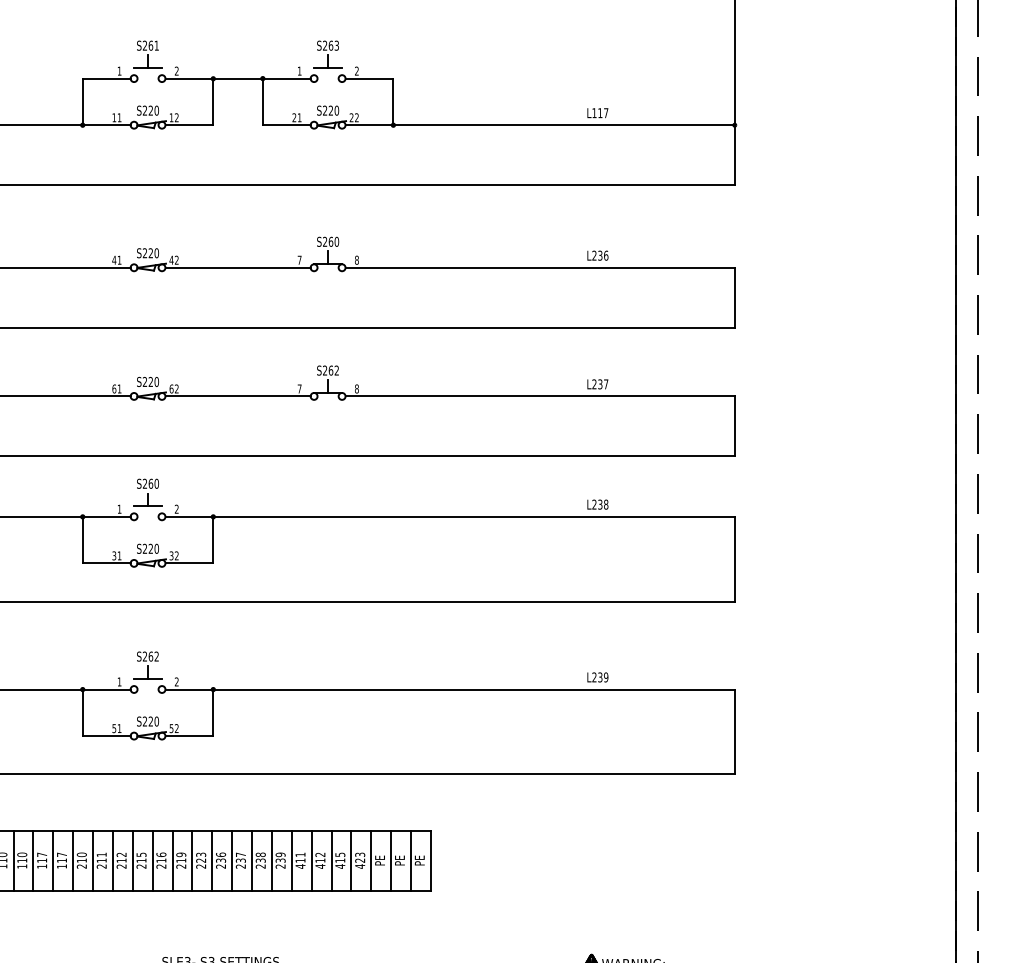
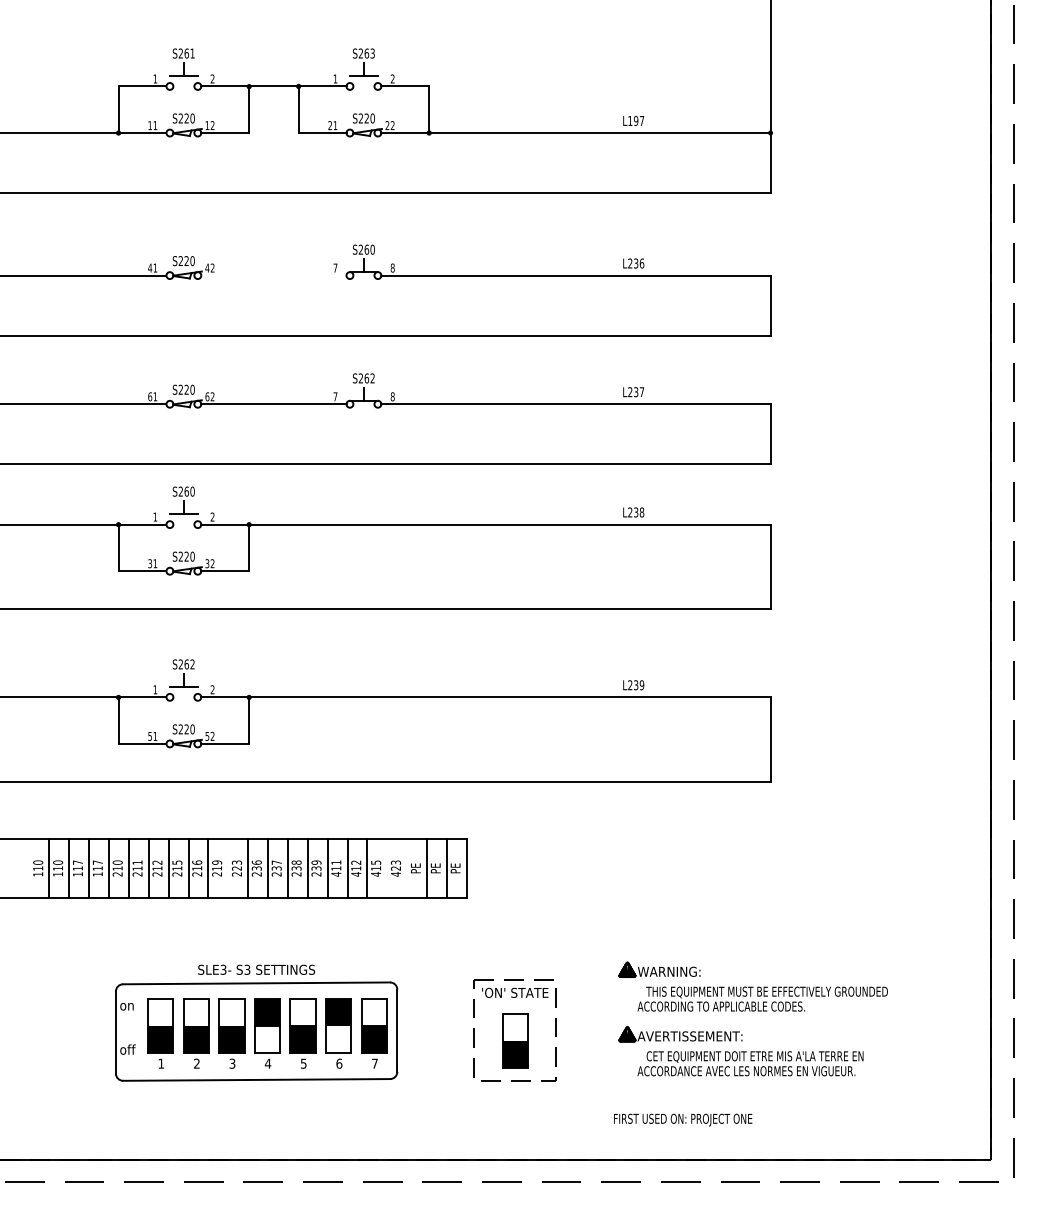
text: (599, 113) -> (635, 121), L117 -> L197
line: (237, 267) -> (273, 275), removed
line: (192, 860) -> (228, 868), removed
line: (351, 860) -> (387, 868), removed
line: (371, 860) -> (407, 868), removed

